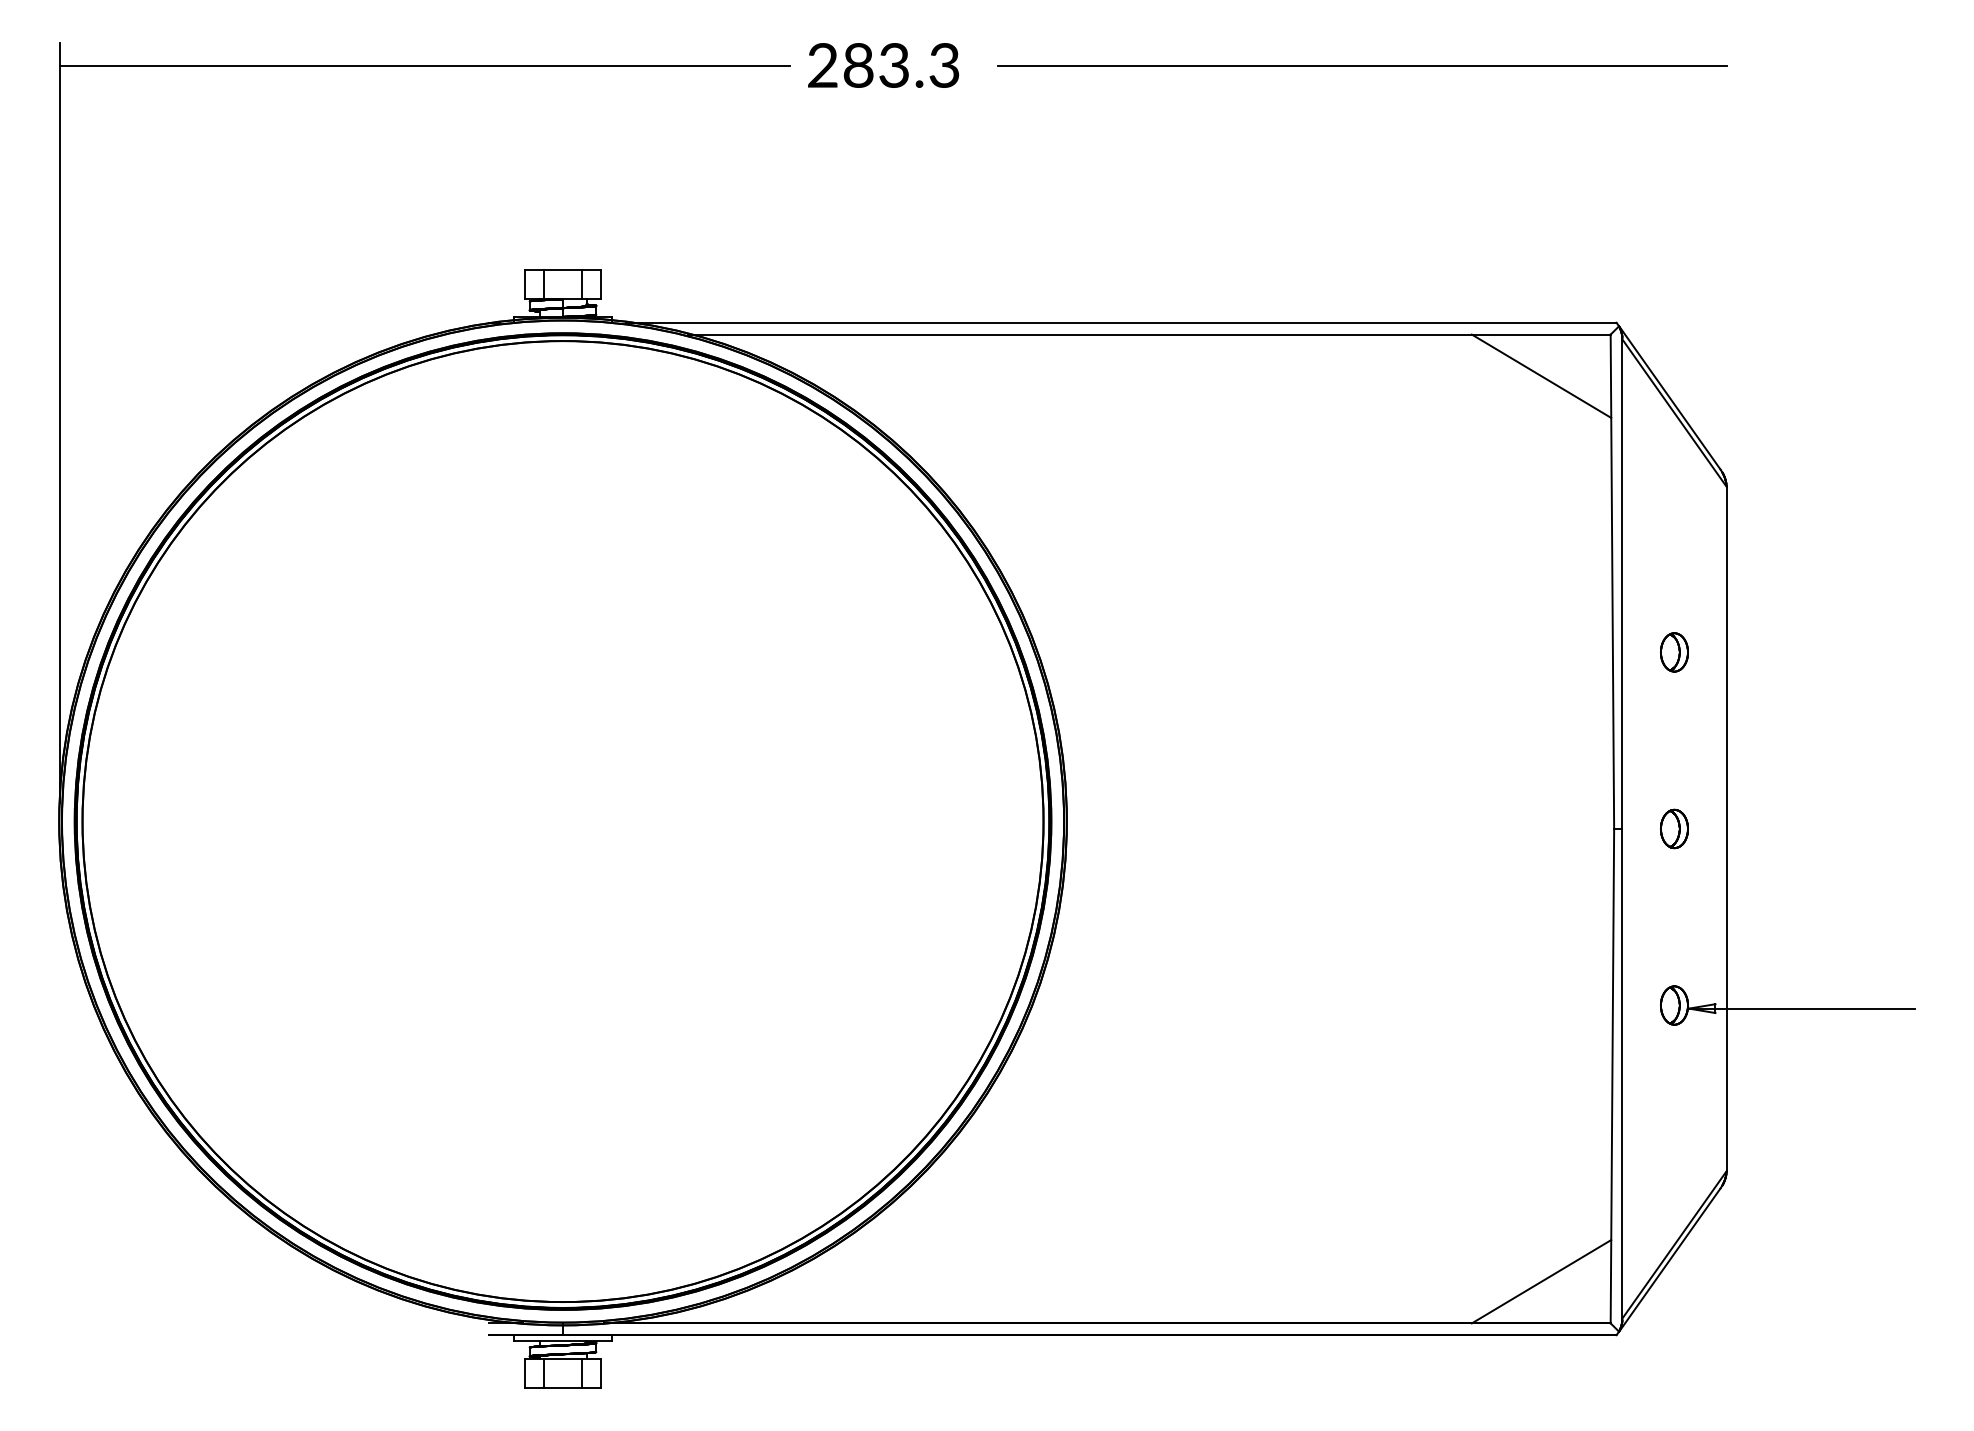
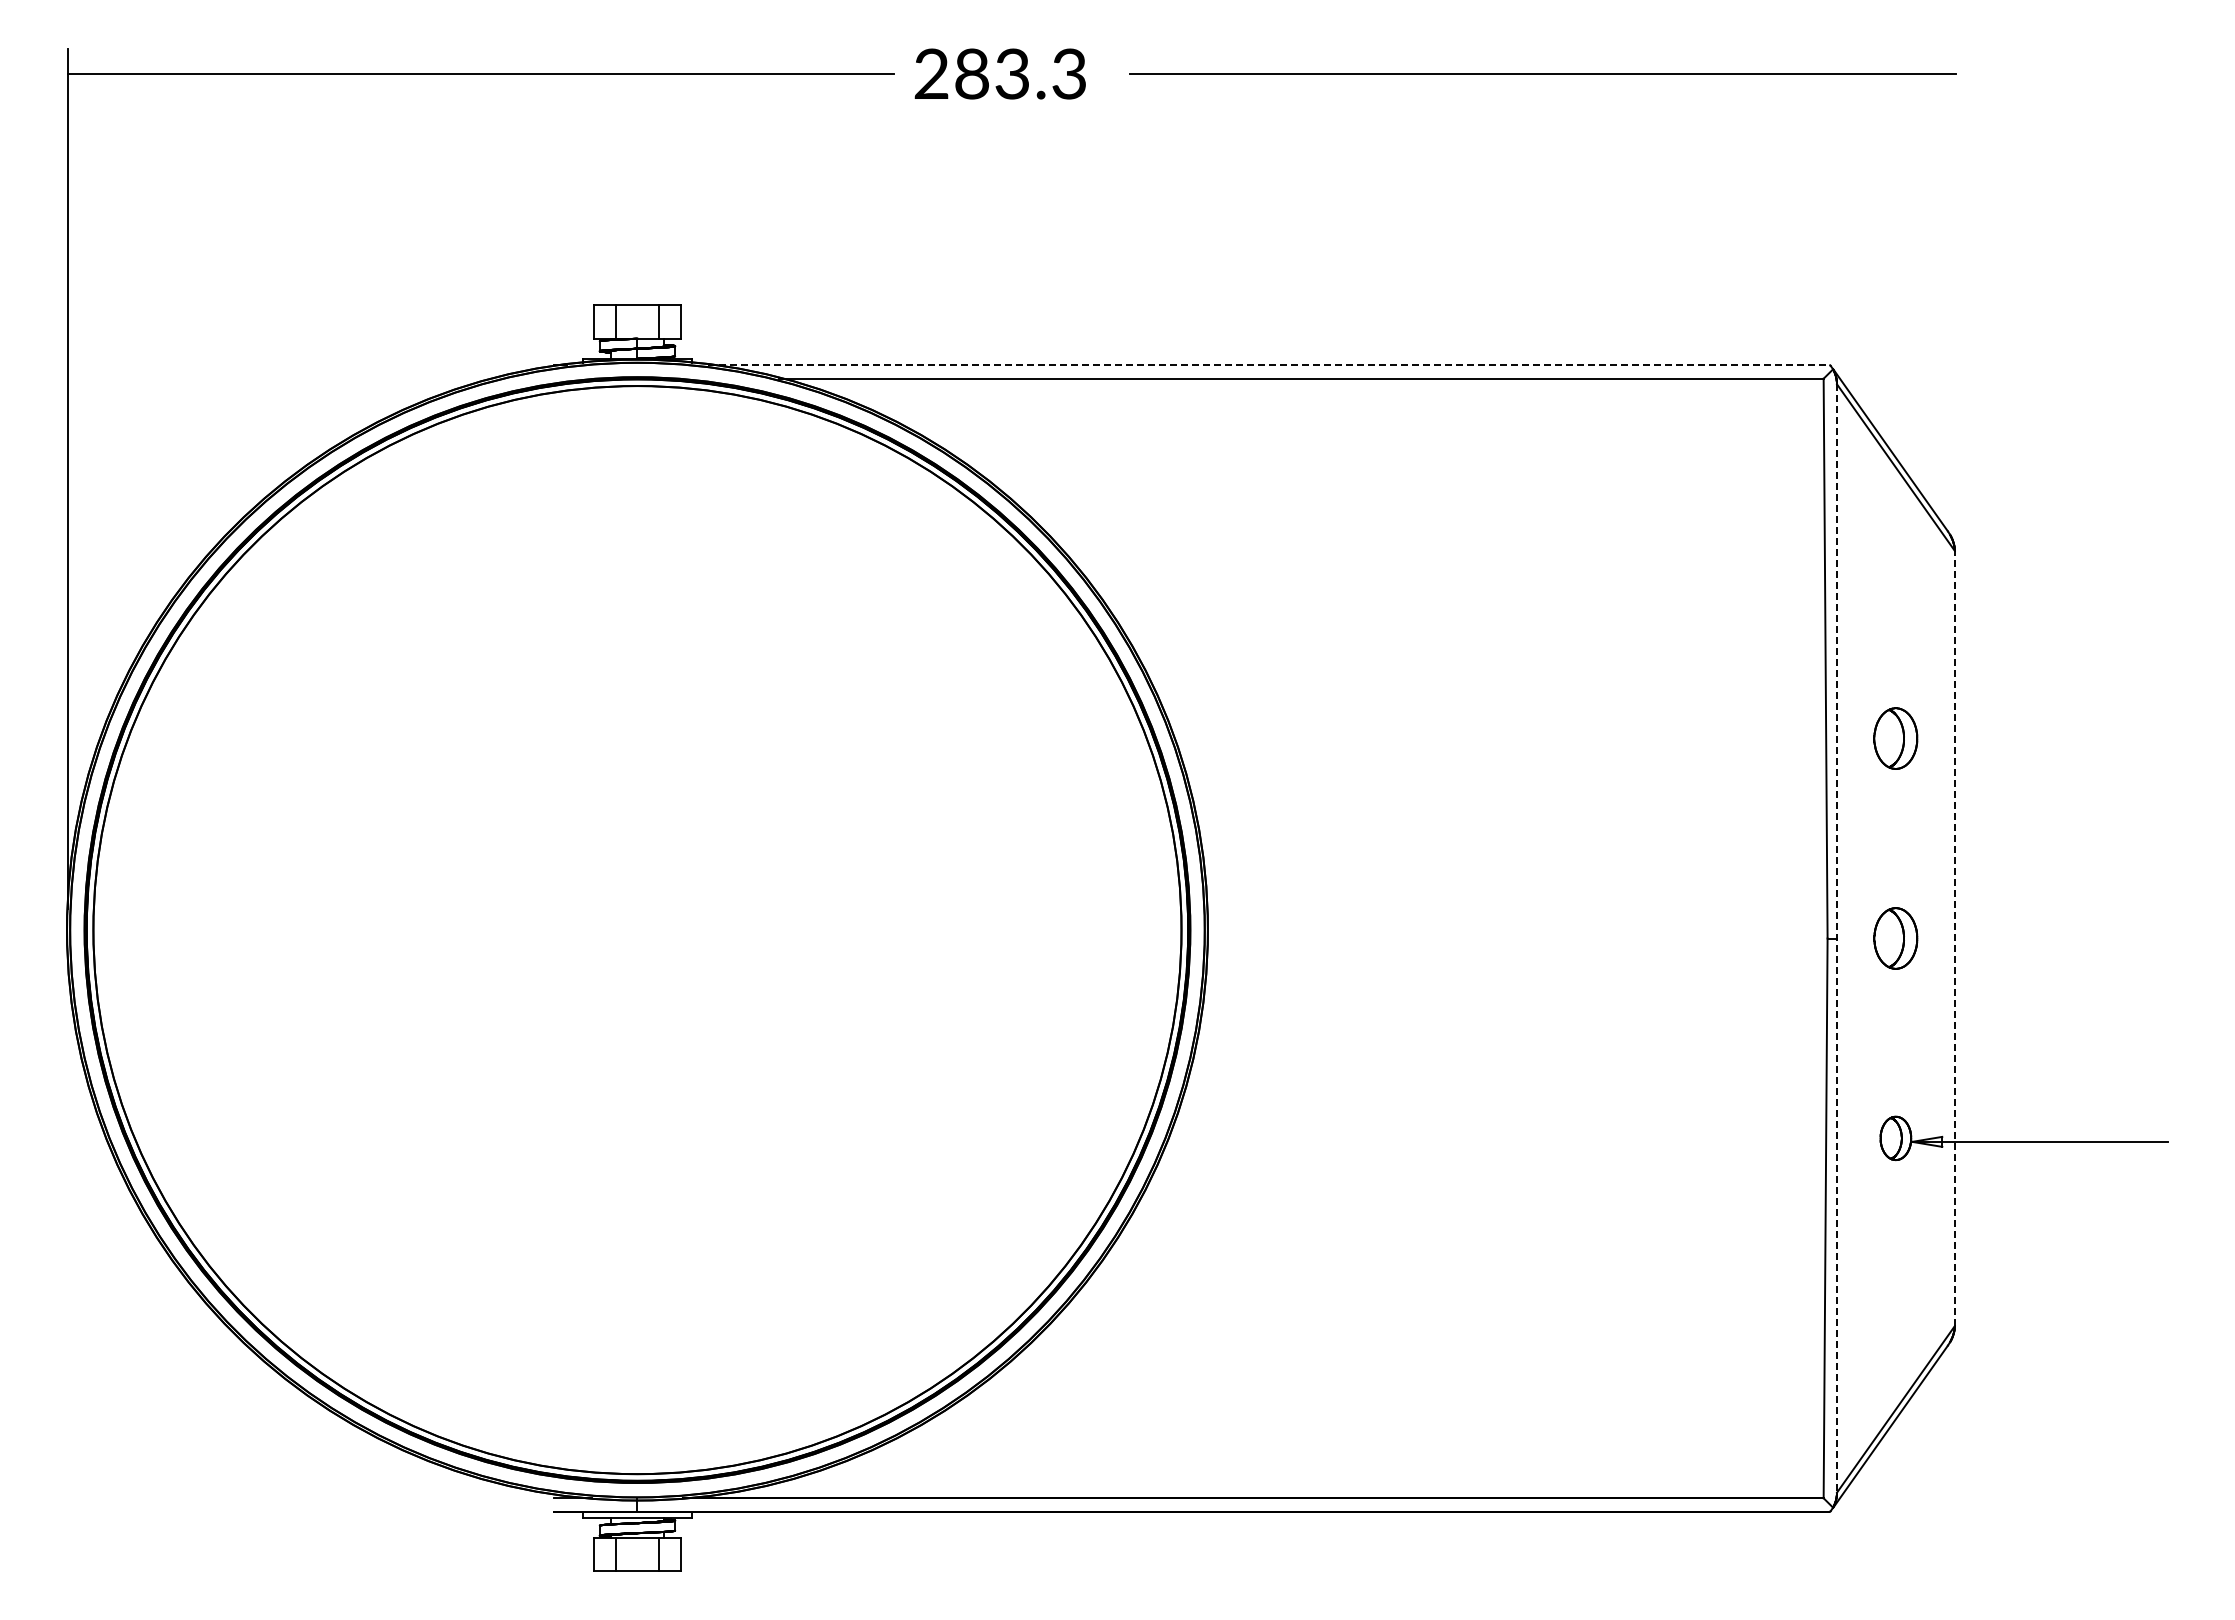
line: (1121, 322) -> (1269, 365), solid -> dashed
line: (1541, 375) -> (1745, 425), removed
part: (1674, 652) -> (1895, 738), size x1.4
part: (1674, 828) -> (1895, 938), size x1.4
line: (1726, 828) -> (1954, 938), solid -> dashed
line: (1622, 829) -> (1836, 939), solid -> dashed
line: (1541, 1281) -> (1745, 1450), removed

